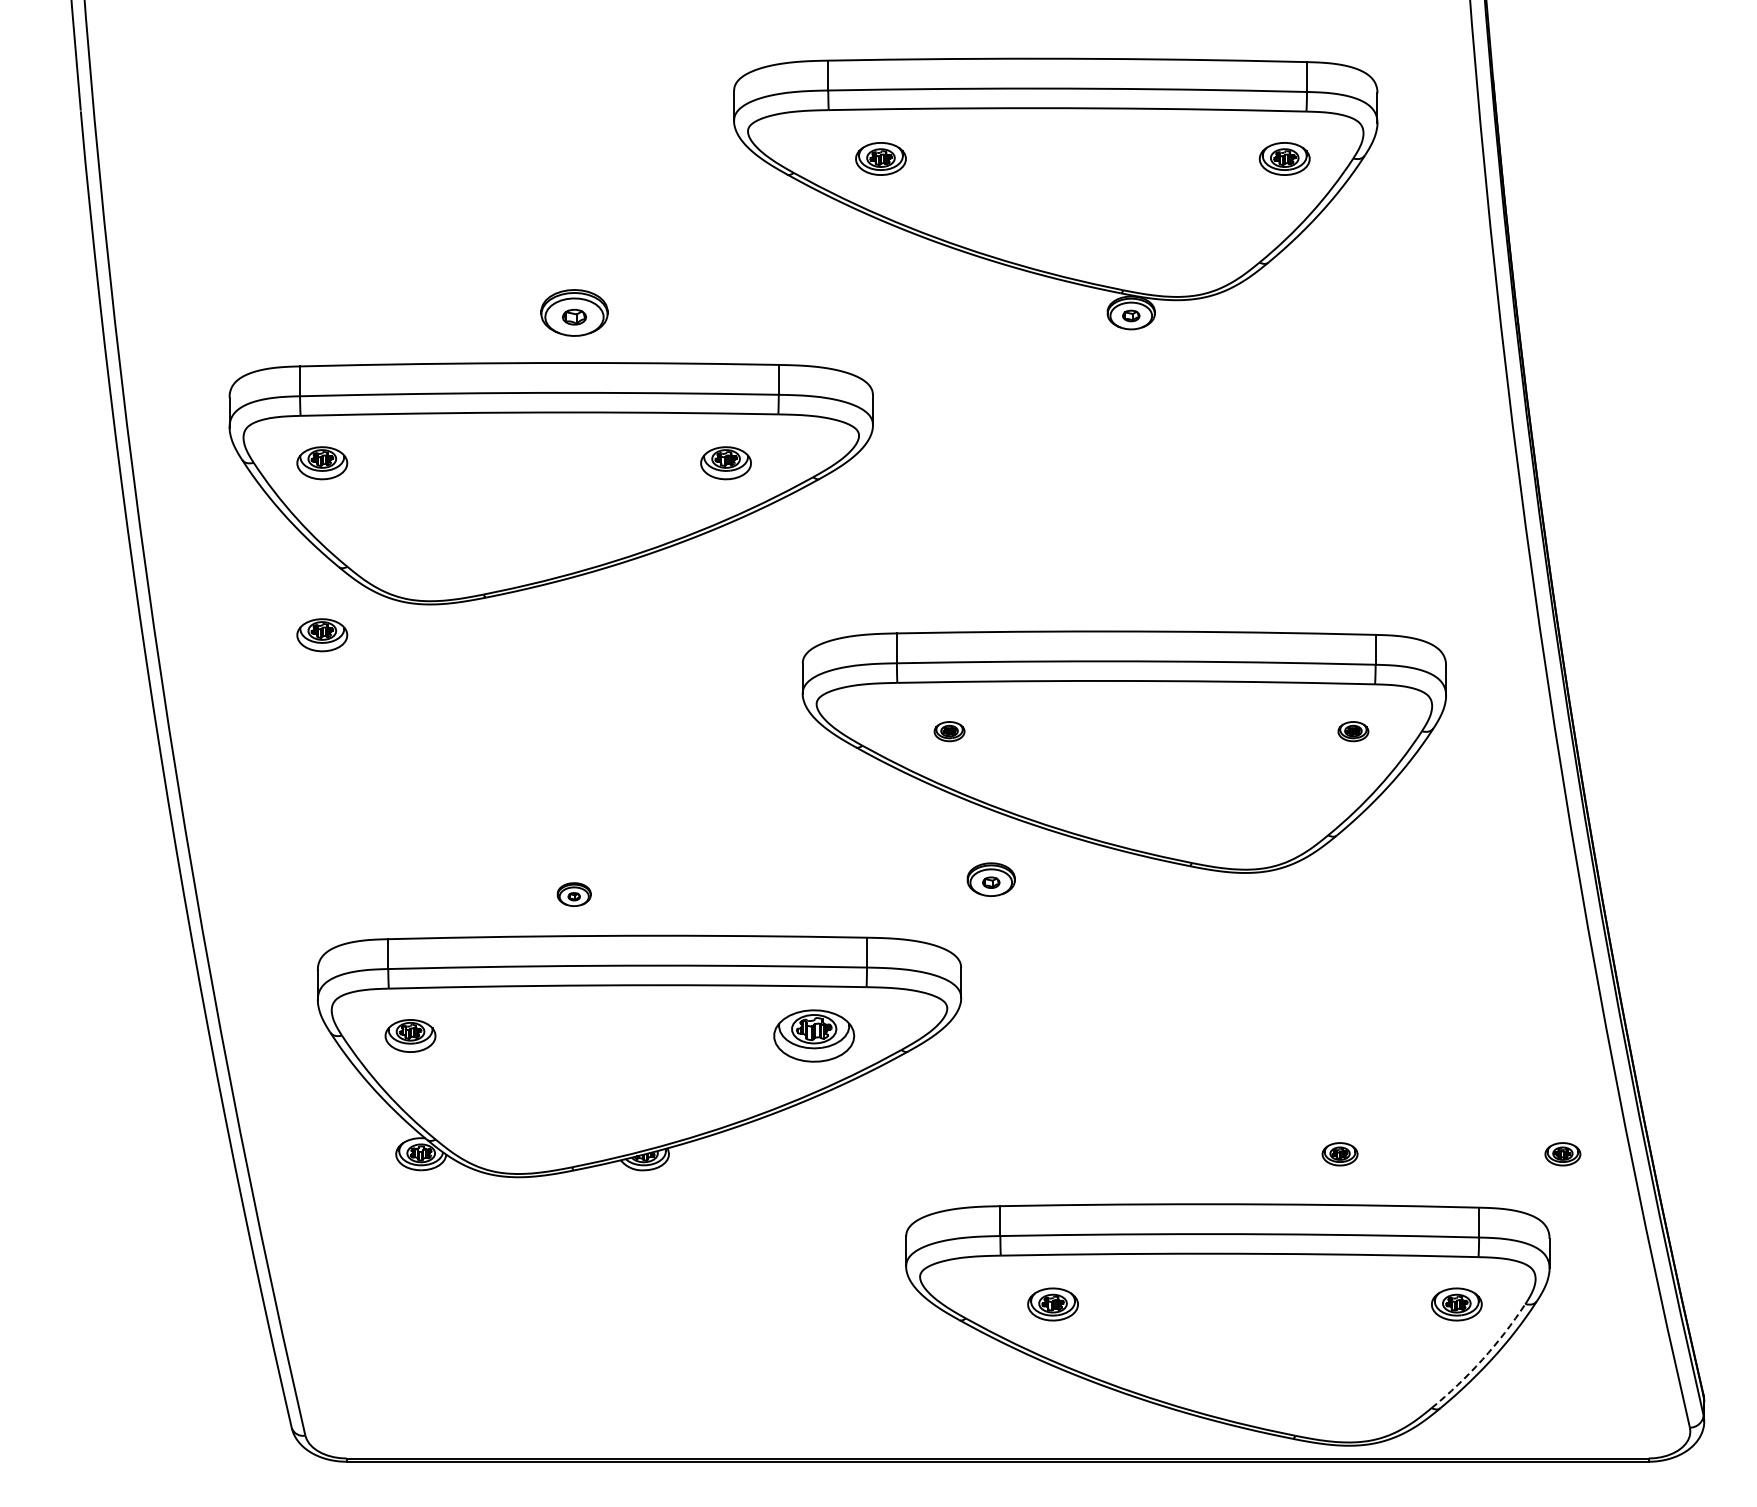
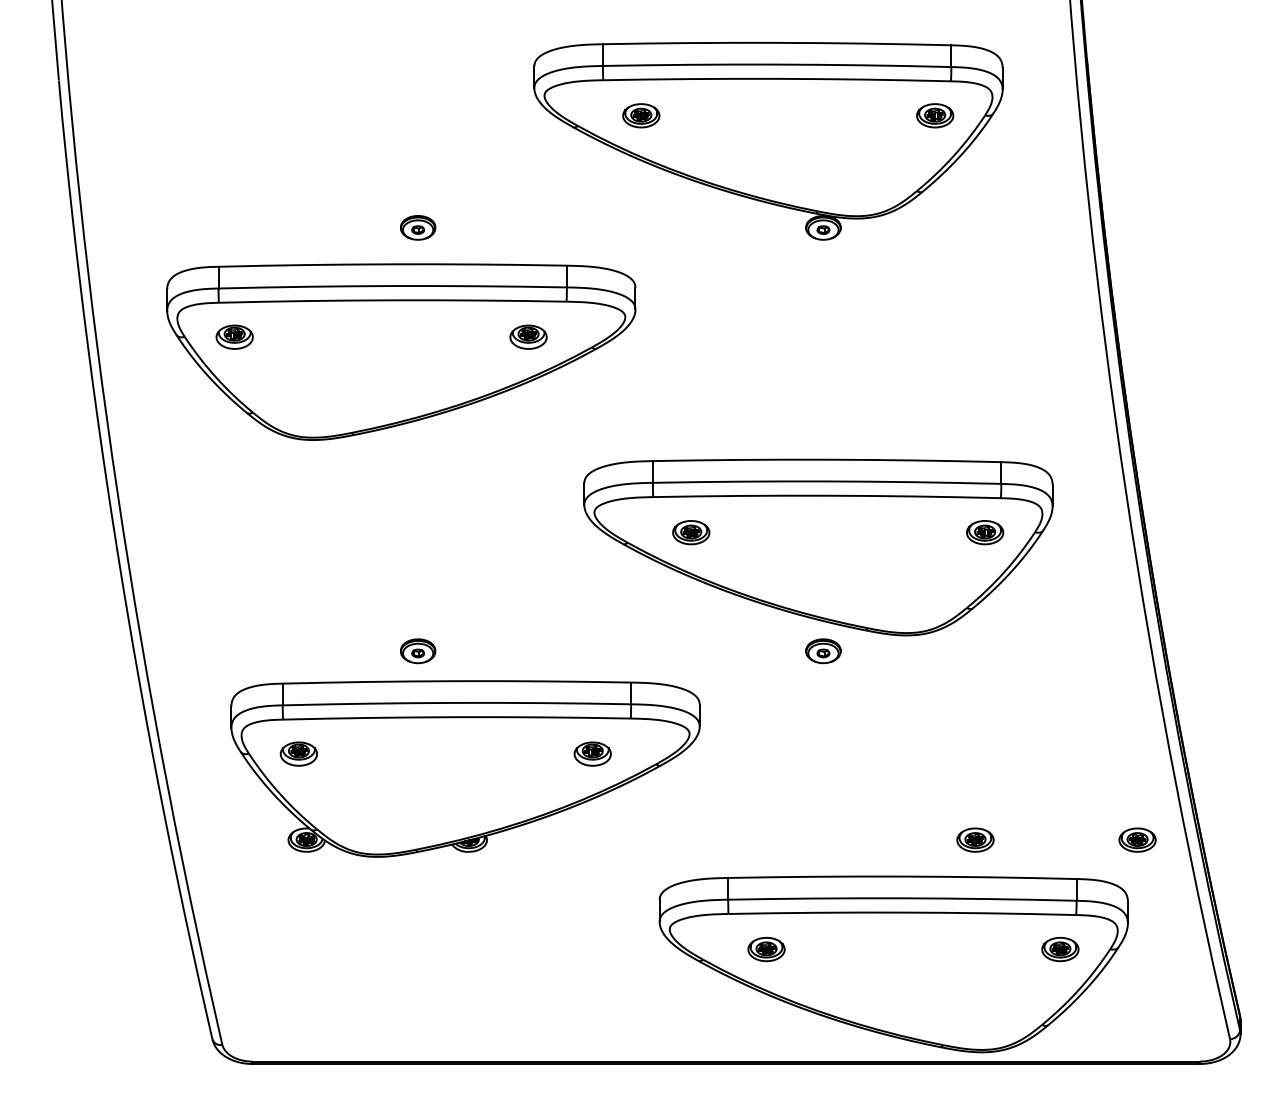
part: (573, 312) -> (417, 227), size x0.71
part: (322, 635) -> (234, 462), removed
part: (949, 731) -> (691, 532), size x1.67
part: (1353, 731) -> (985, 532), size x1.67
part: (990, 879) -> (822, 651), moved
part: (573, 894) -> (417, 651), size x1.43
part: (814, 1035) -> (592, 753), size x0.62
part: (1339, 1154) -> (975, 840), size x1.43
part: (1562, 1154) -> (1137, 840), size x1.43
arc: (1482, 1359) -> (1079, 989), dashed -> solid

